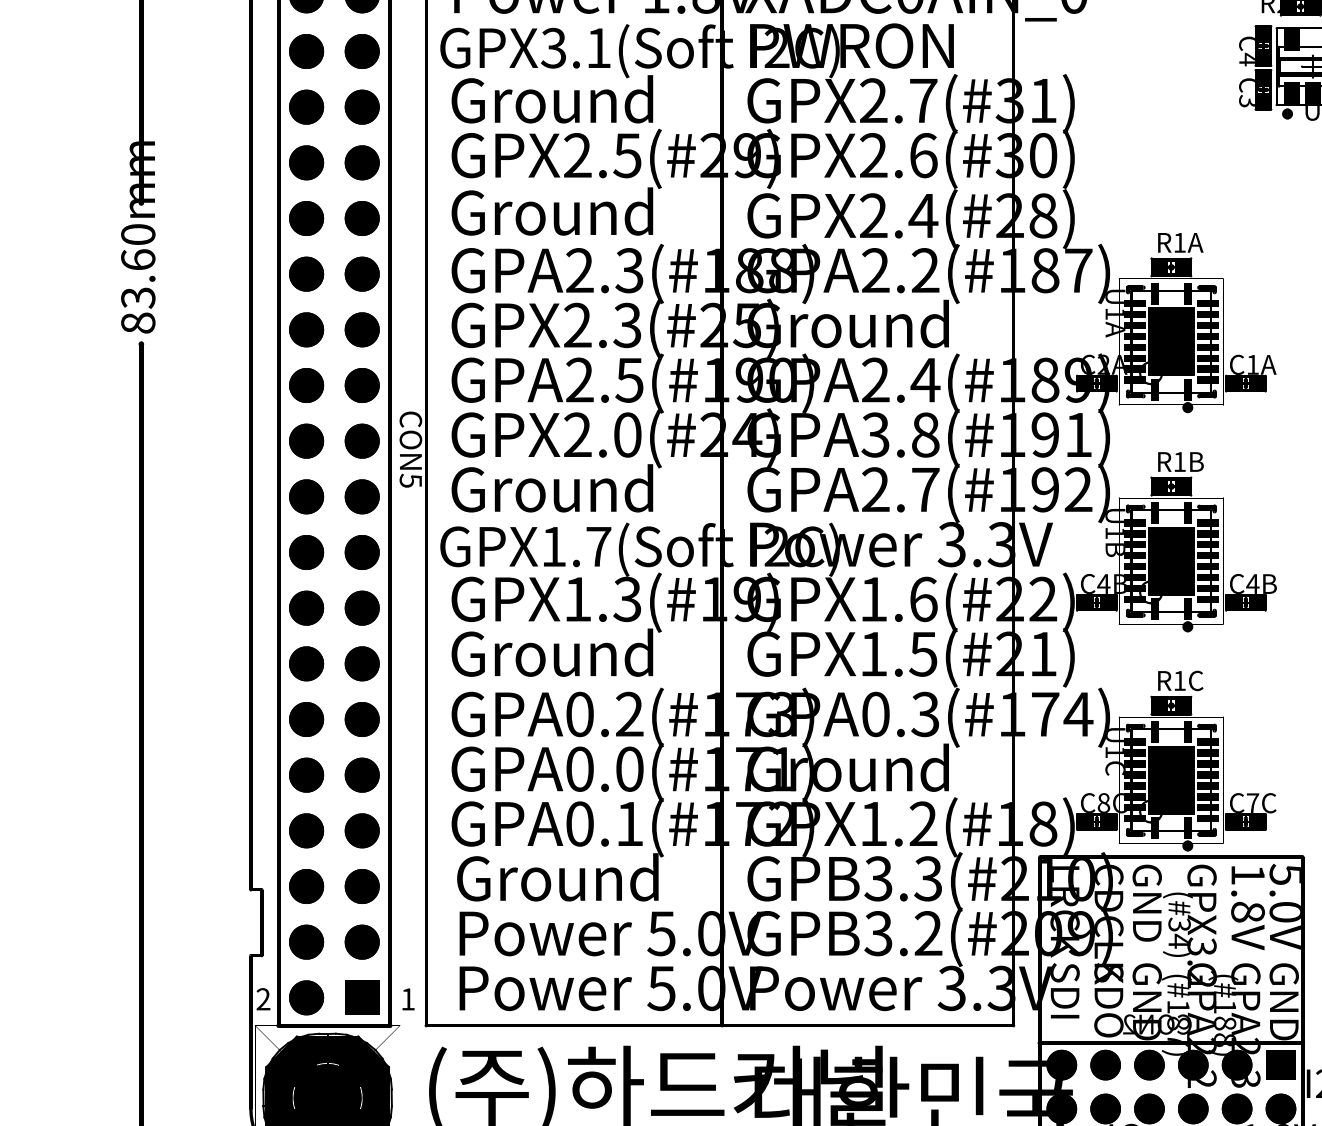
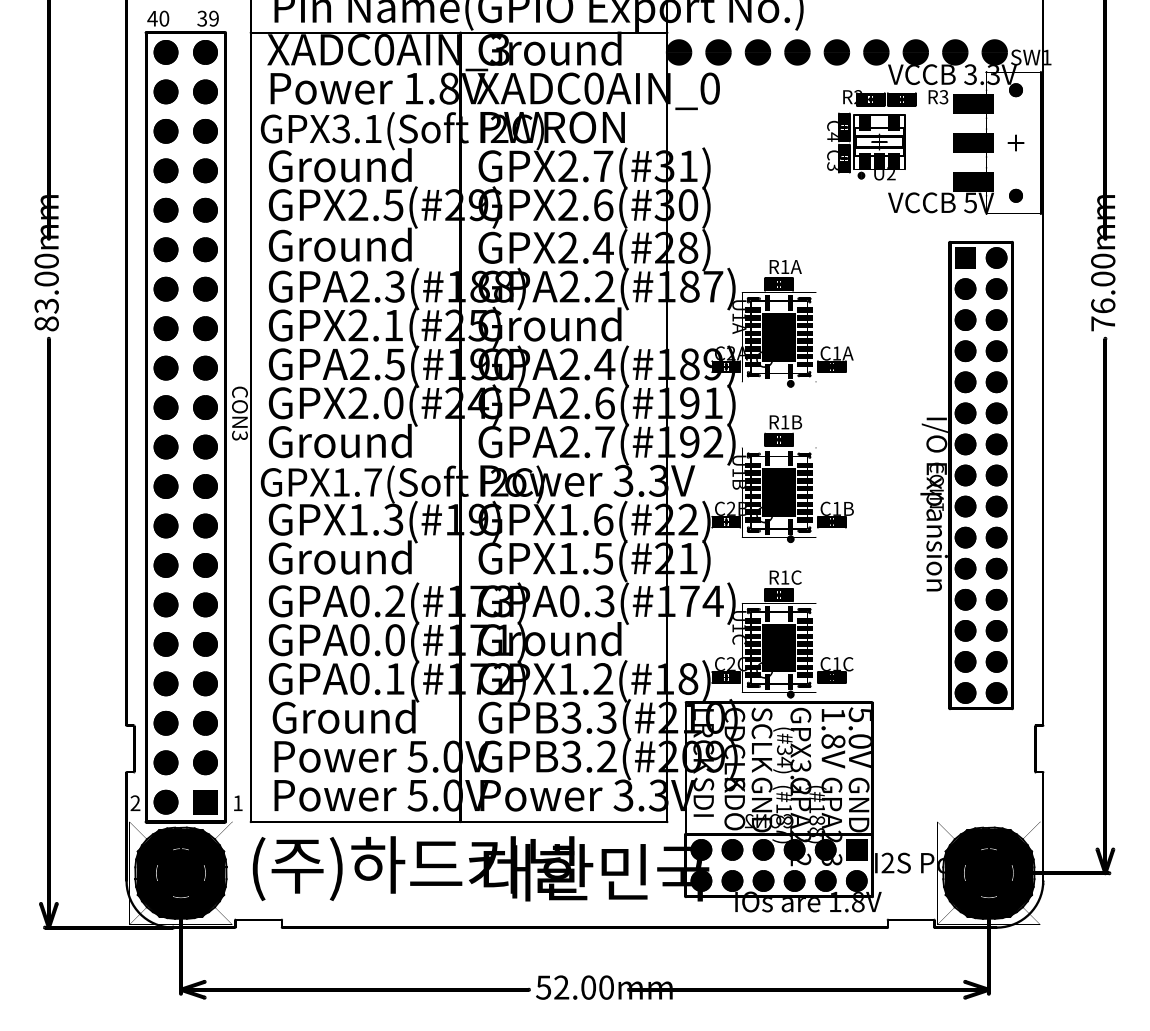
text: (137, 259) -> (46, 278), 83.60mm -> 83.00mm
text: (627, 325) -> (393, 325), GPX2.3(#25) -> GPX2.1(#25)
text: (899, 435) -> (586, 403), GPA3.8(#191) -> GPA2.6(#191)
text: (410, 480) -> (239, 435), CON5 -> CON3
text: (1102, 583) -> (730, 508), C4B -> C2B
text: (1252, 583) -> (836, 508), C4B -> C1B
text: (1102, 802) -> (730, 663), C8C -> C2C
text: (1252, 802) -> (836, 663), C7C -> C1C
text: (1146, 909) -> (761, 739), GND -> SCLK

